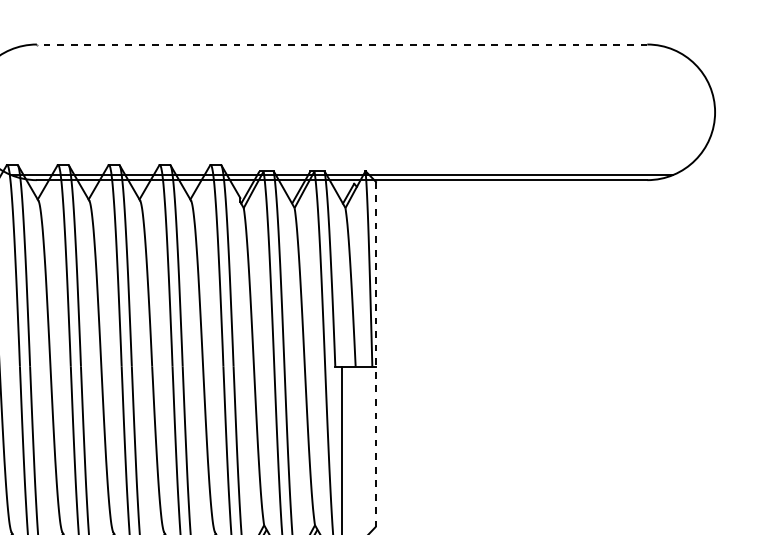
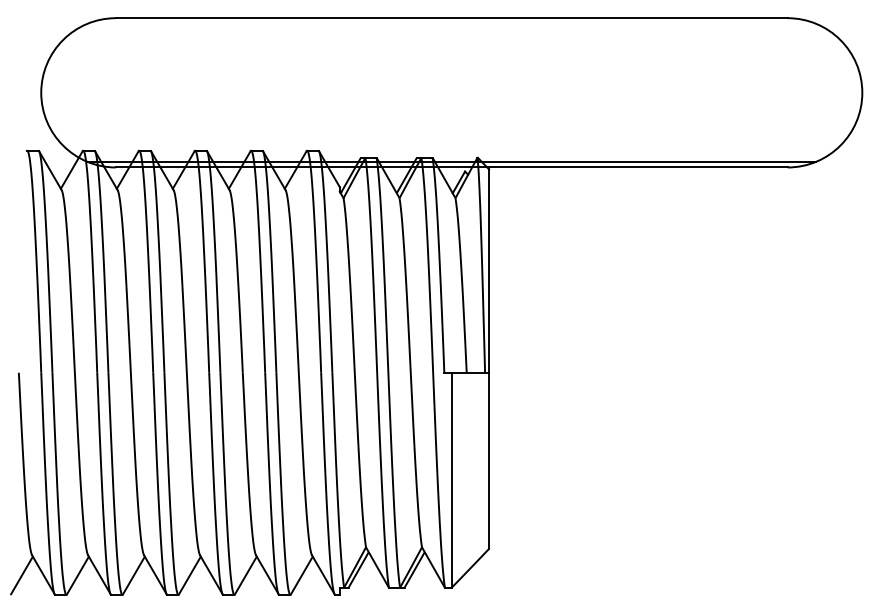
line: (341, 44) -> (451, 18), dashed -> solid
line: (376, 354) -> (489, 359), dashed -> solid

